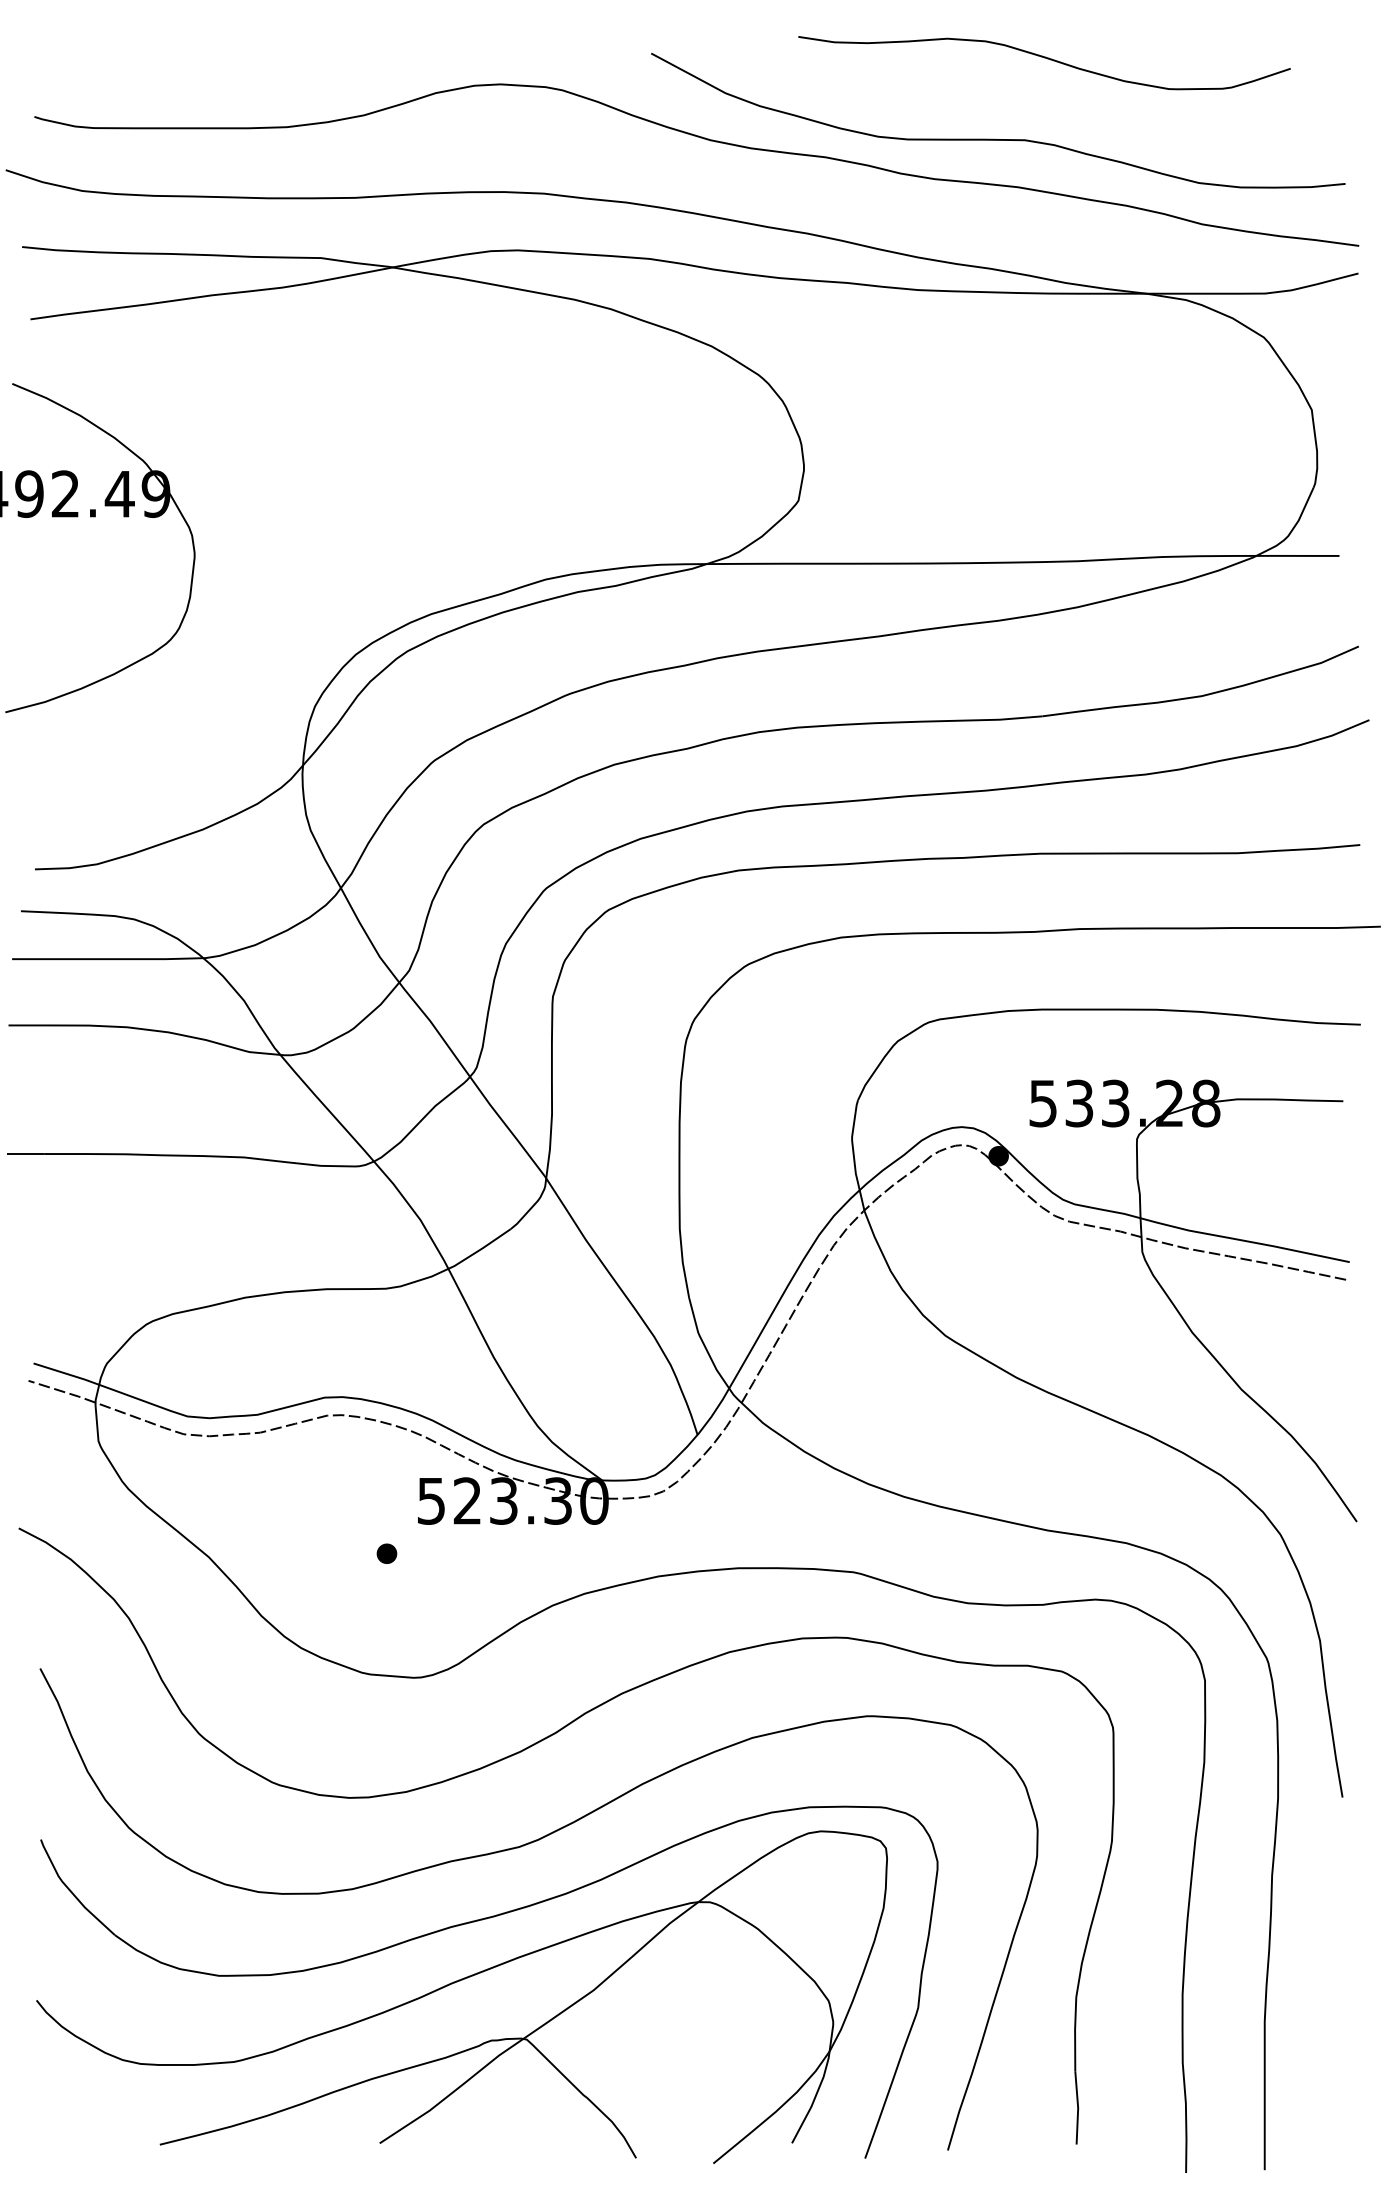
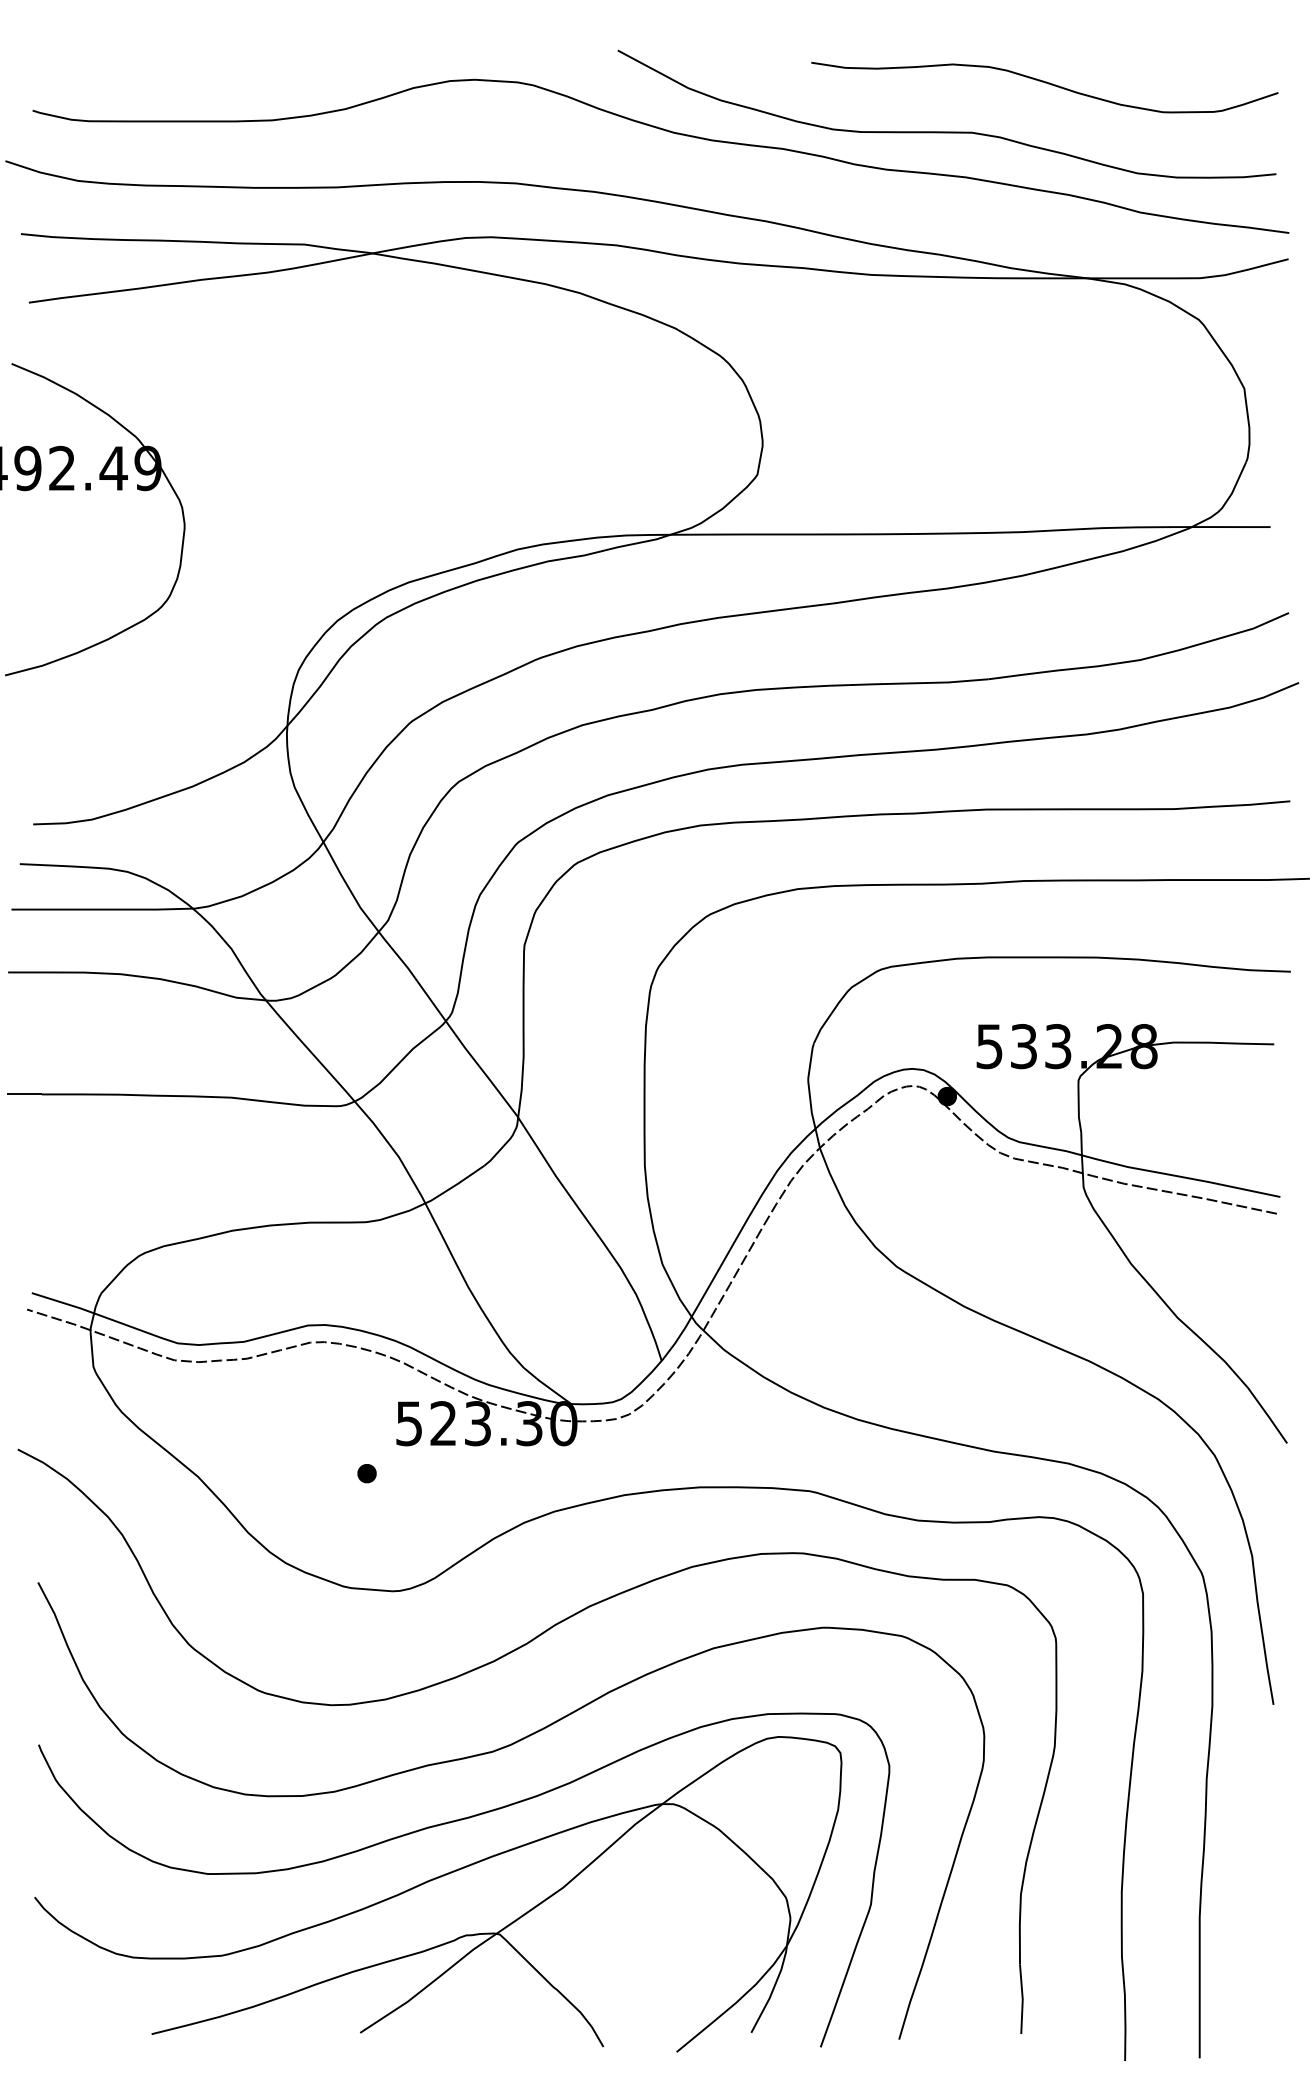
curve: (1045, 58) -> (1045, 83), moved

